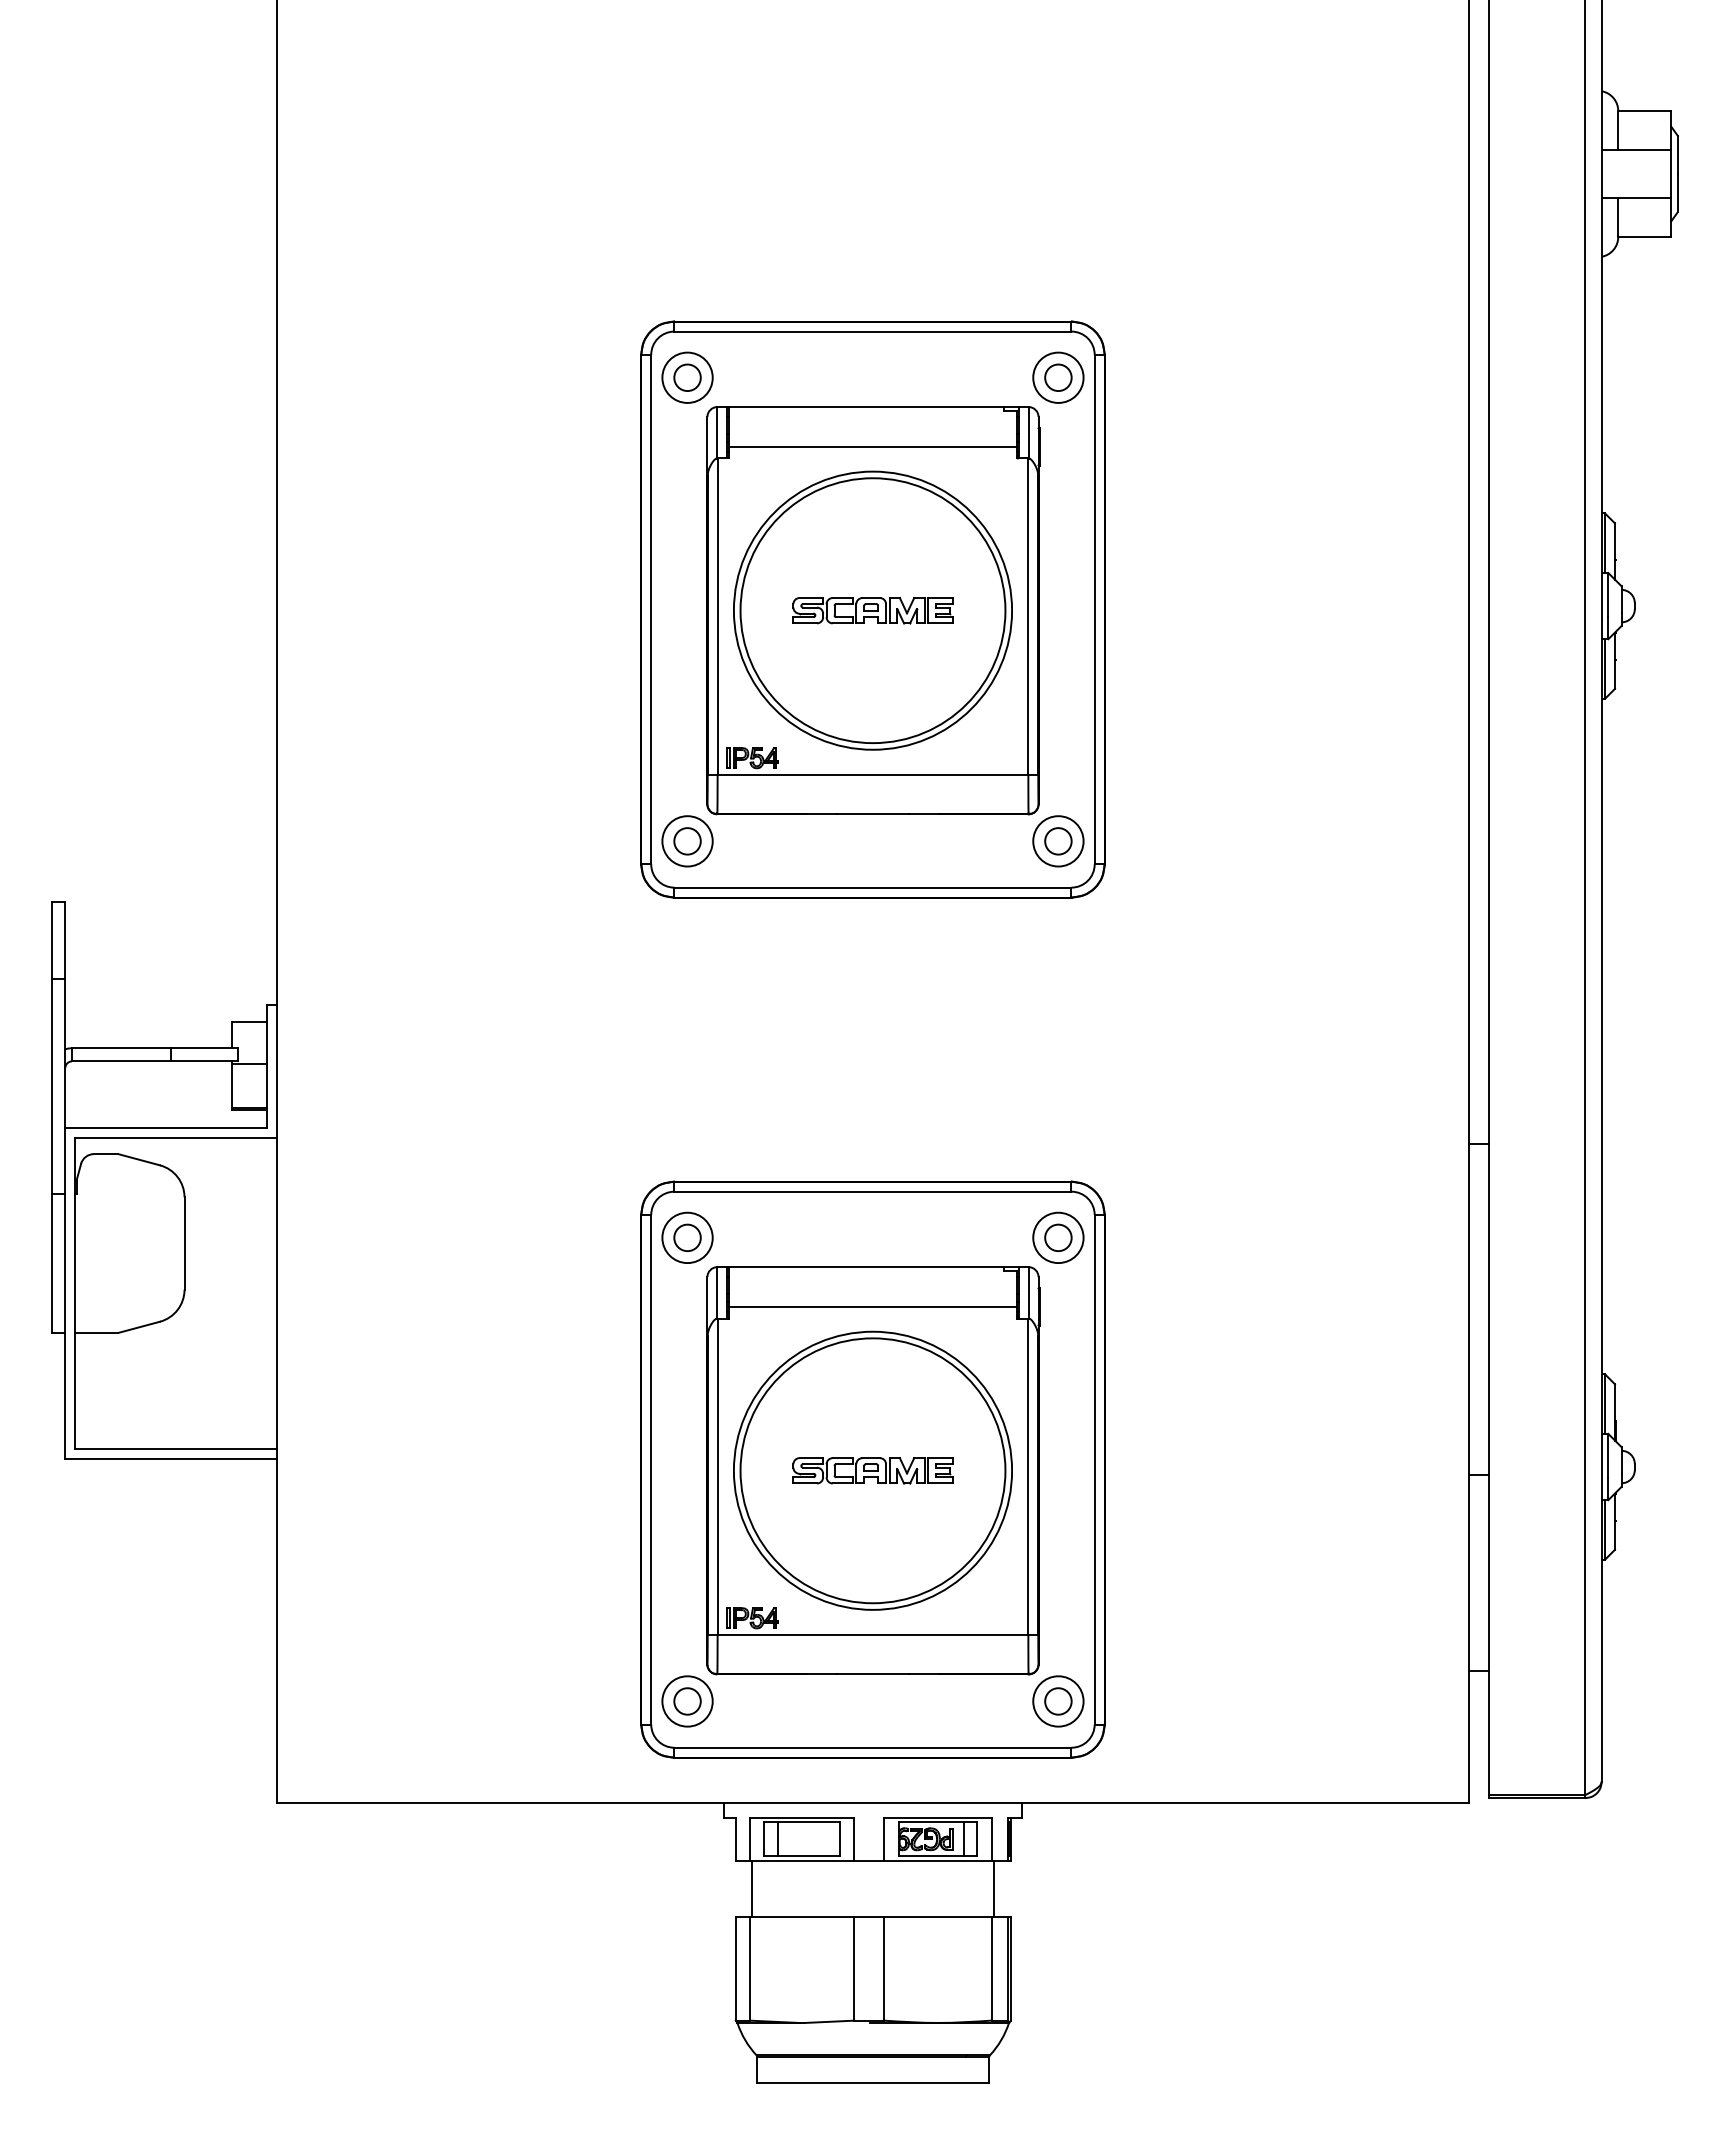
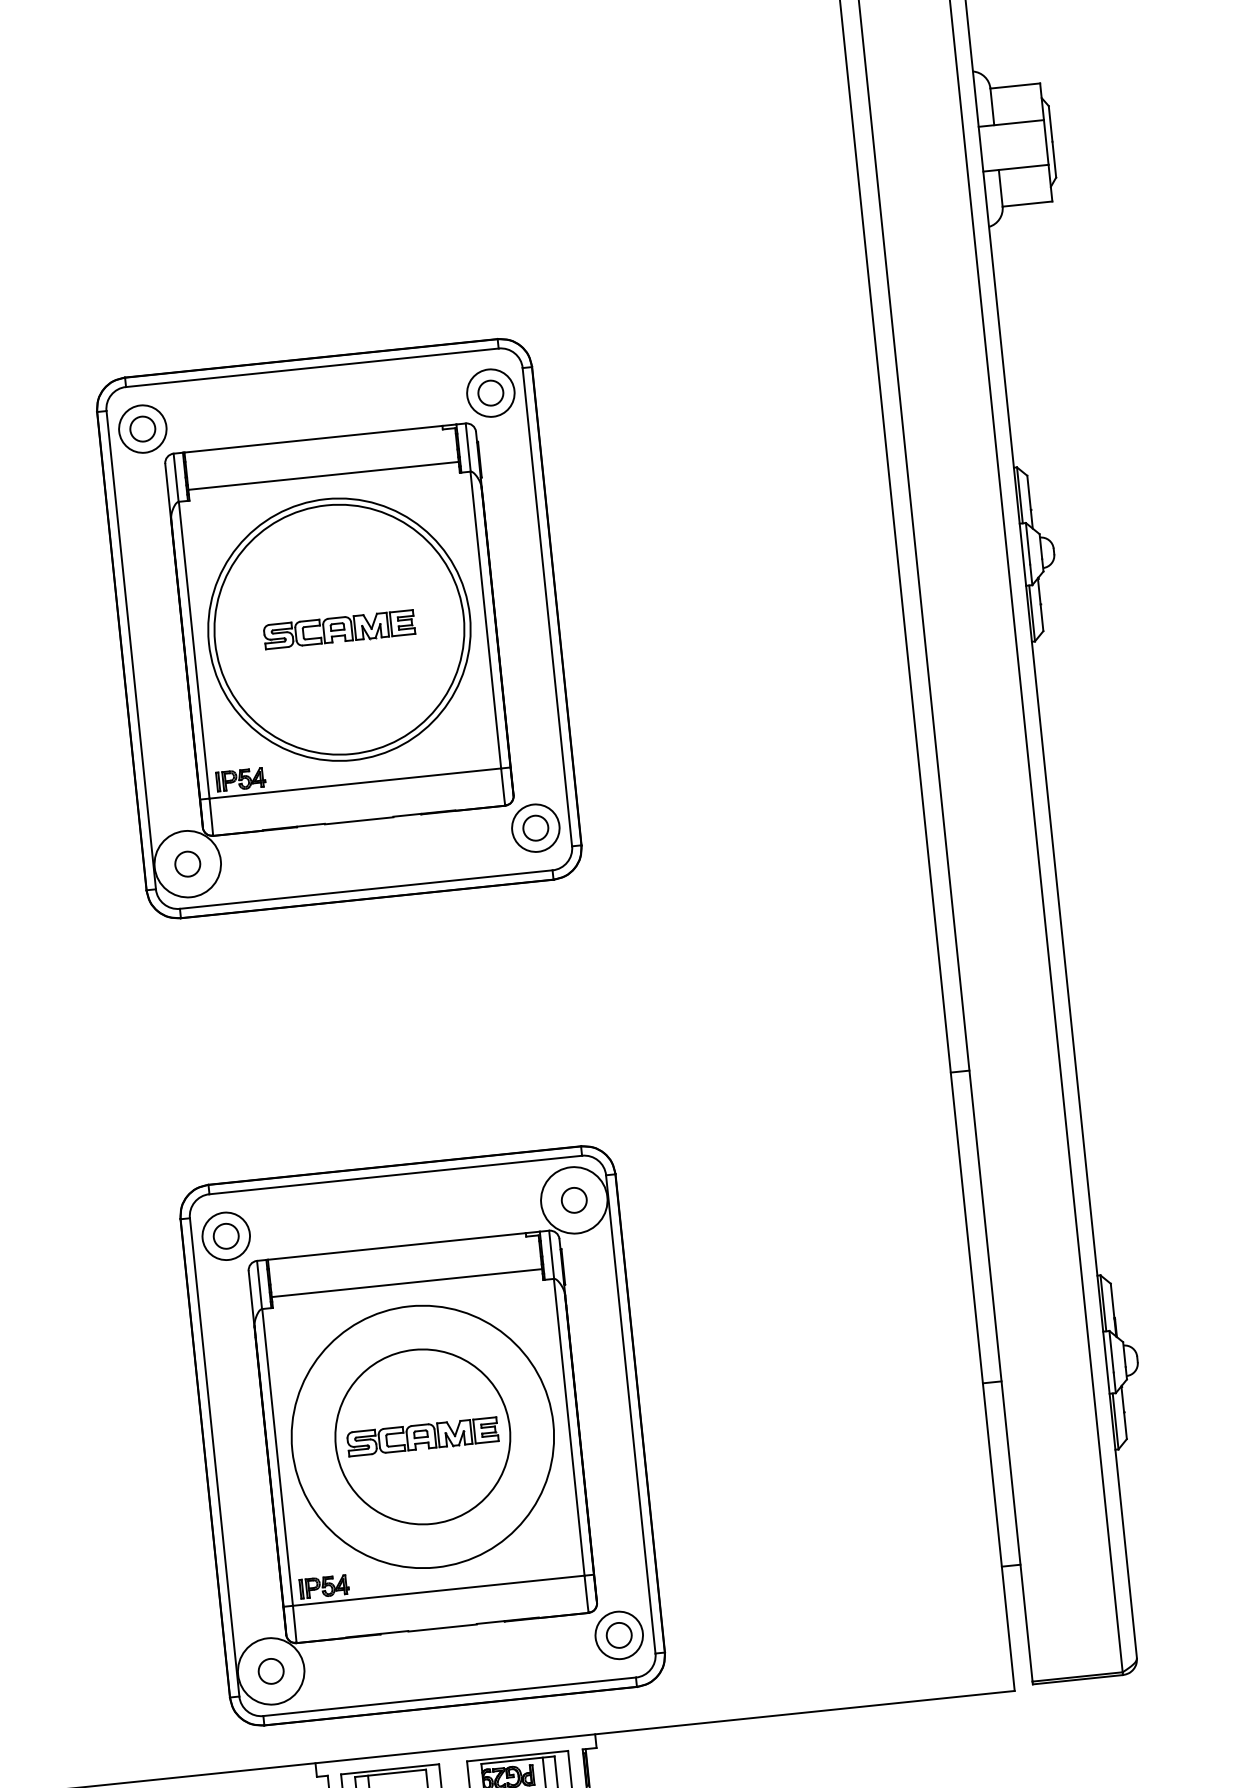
circle: (687, 841) -> (187, 864), size x1.4
circle: (1058, 1237) -> (574, 1199), size x1.4
circle: (872, 1470) -> (422, 1436), size x0.7
circle: (687, 1701) -> (271, 1671), size x1.4

